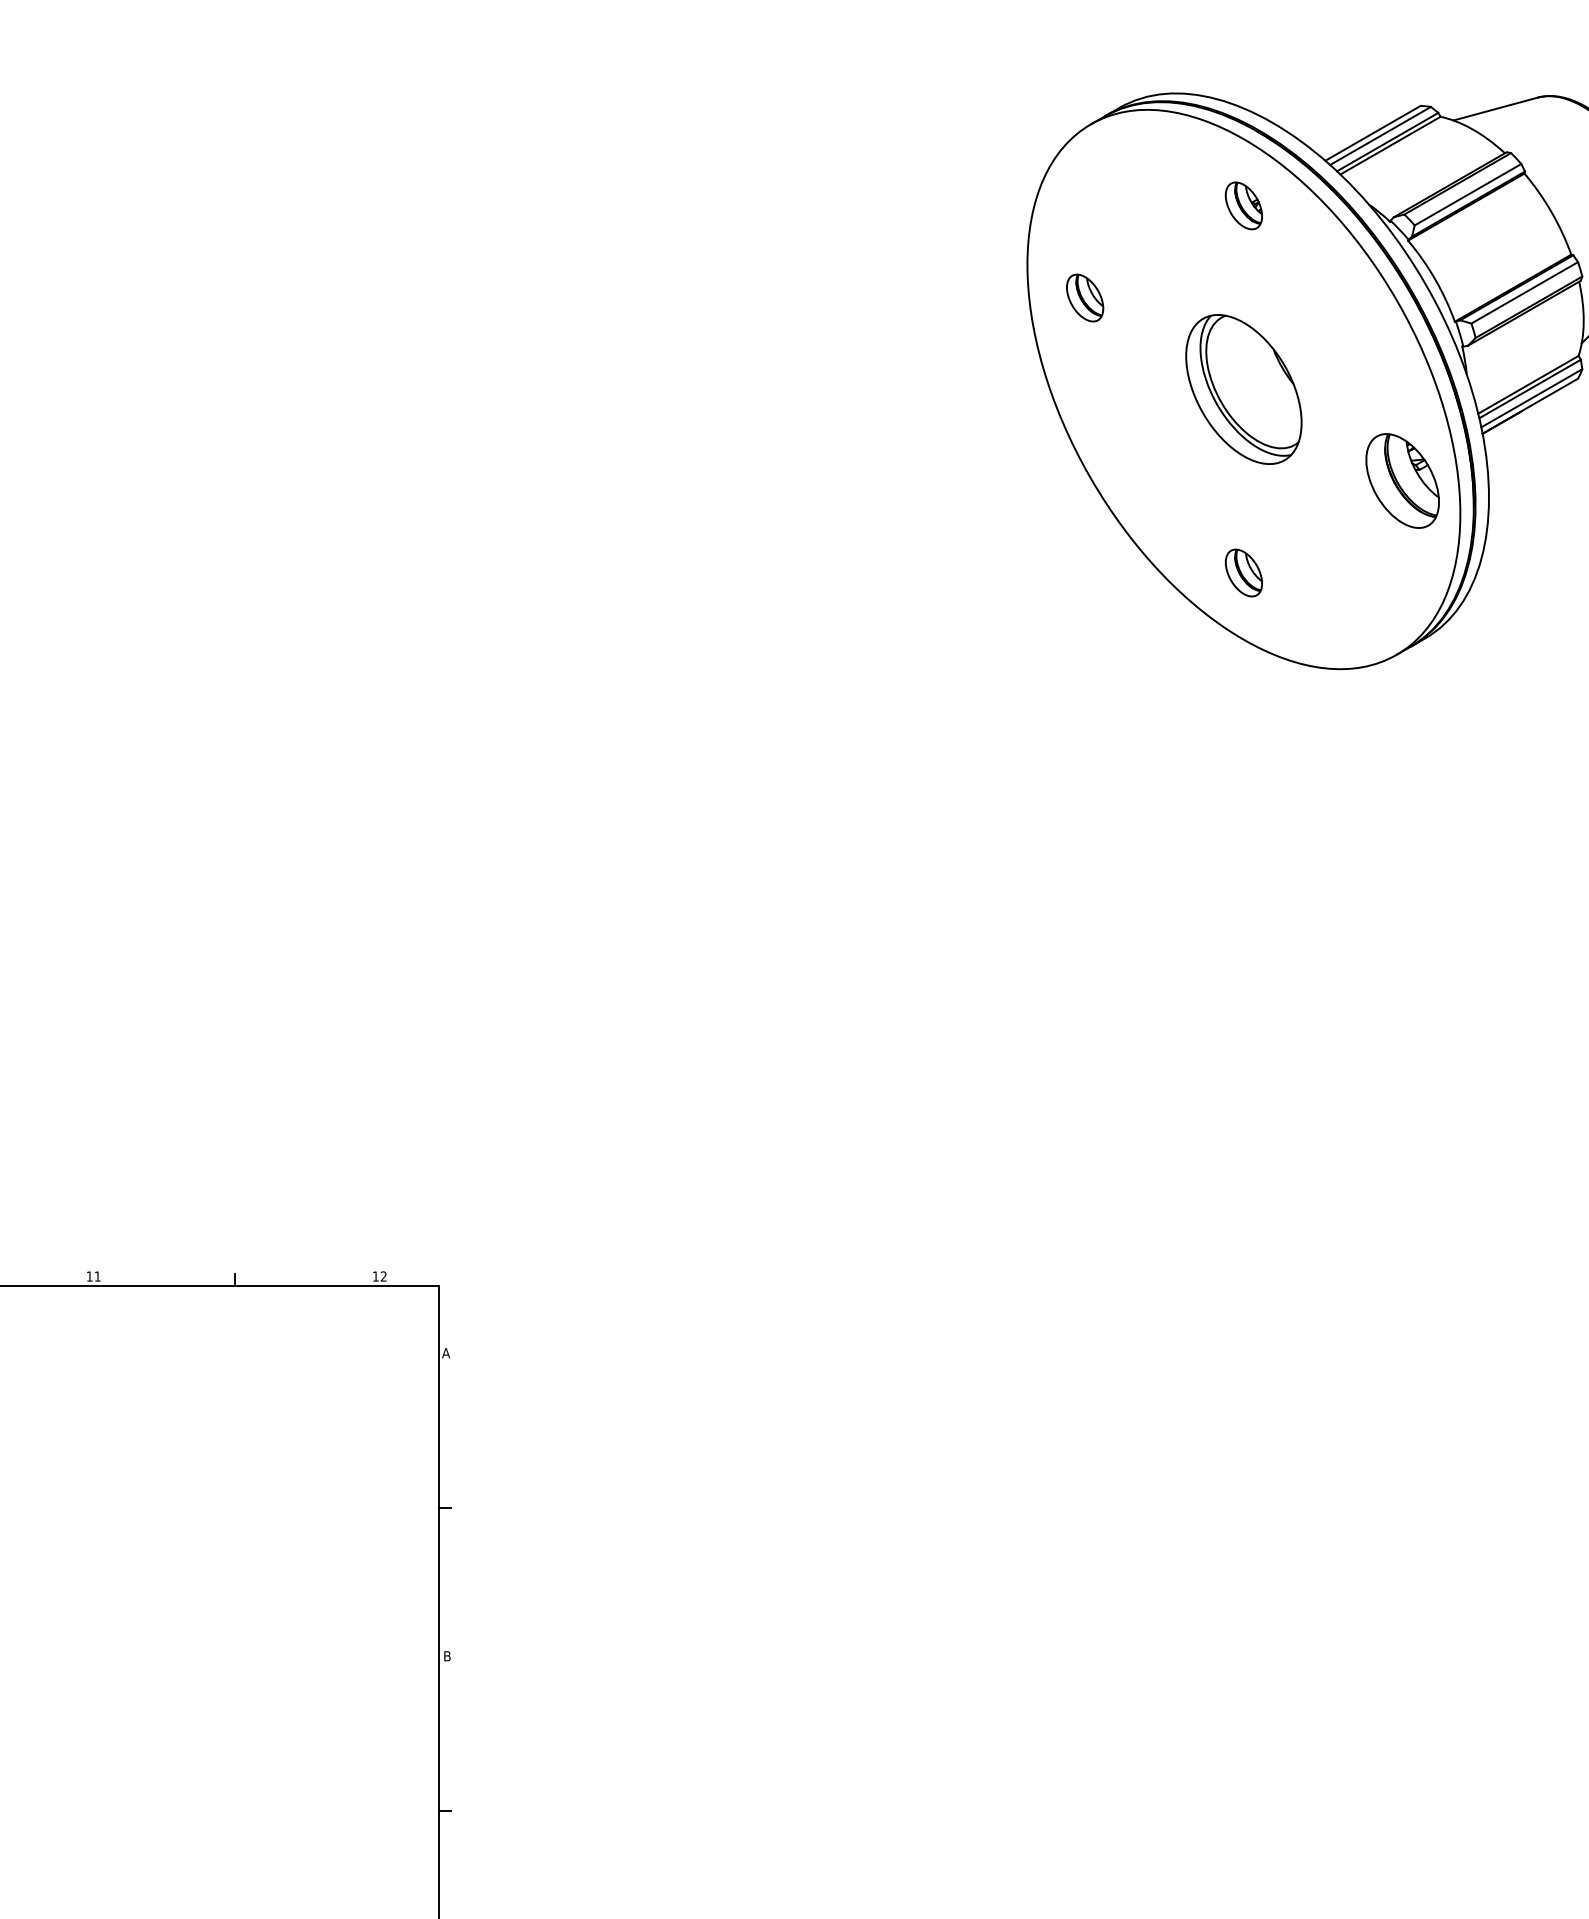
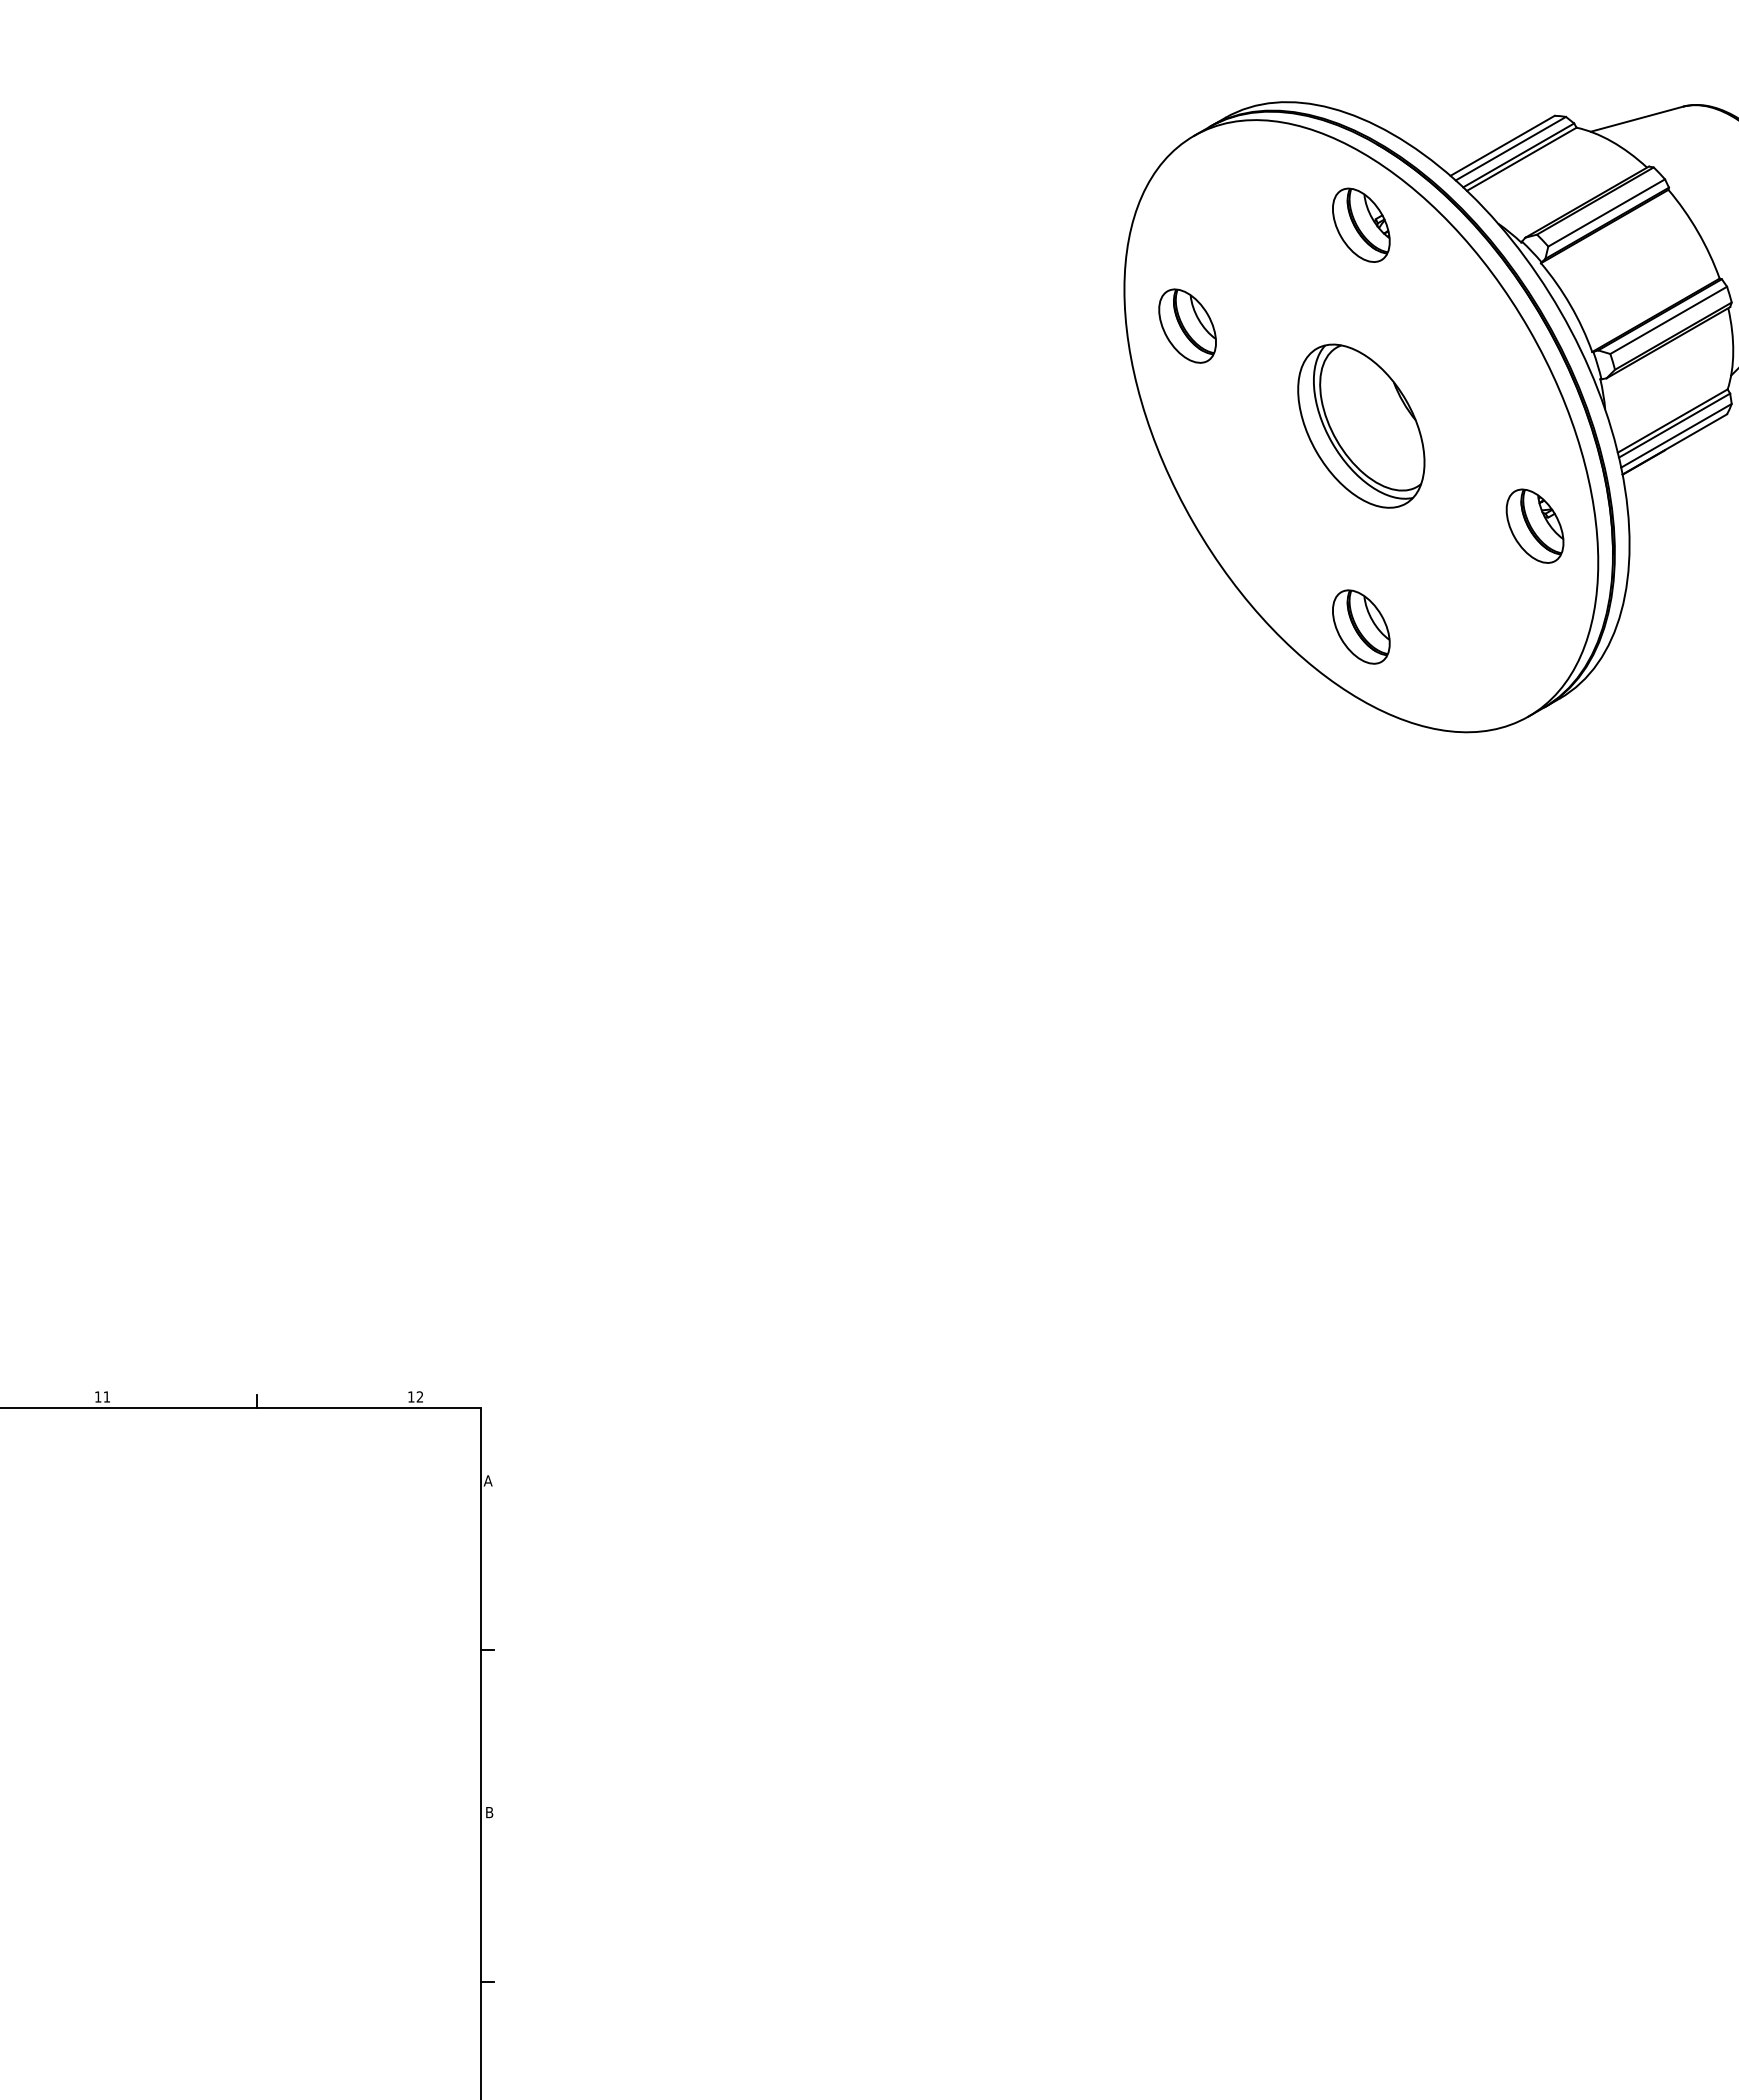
part: (1244, 205) -> (1361, 224), size x1.43
part: (1085, 297) -> (1187, 325), size x1.43
part: (1402, 480) -> (1534, 525), size x0.71
part: (1244, 572) -> (1361, 626), size x1.43

